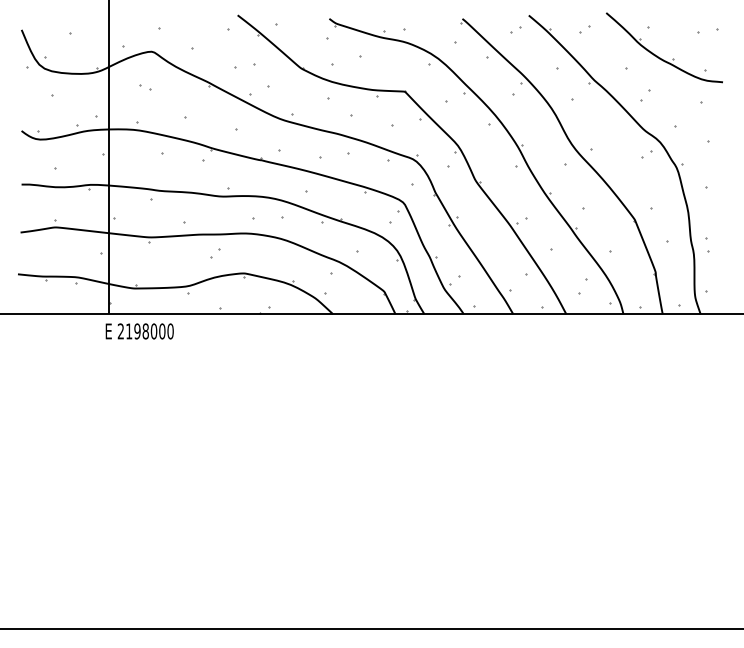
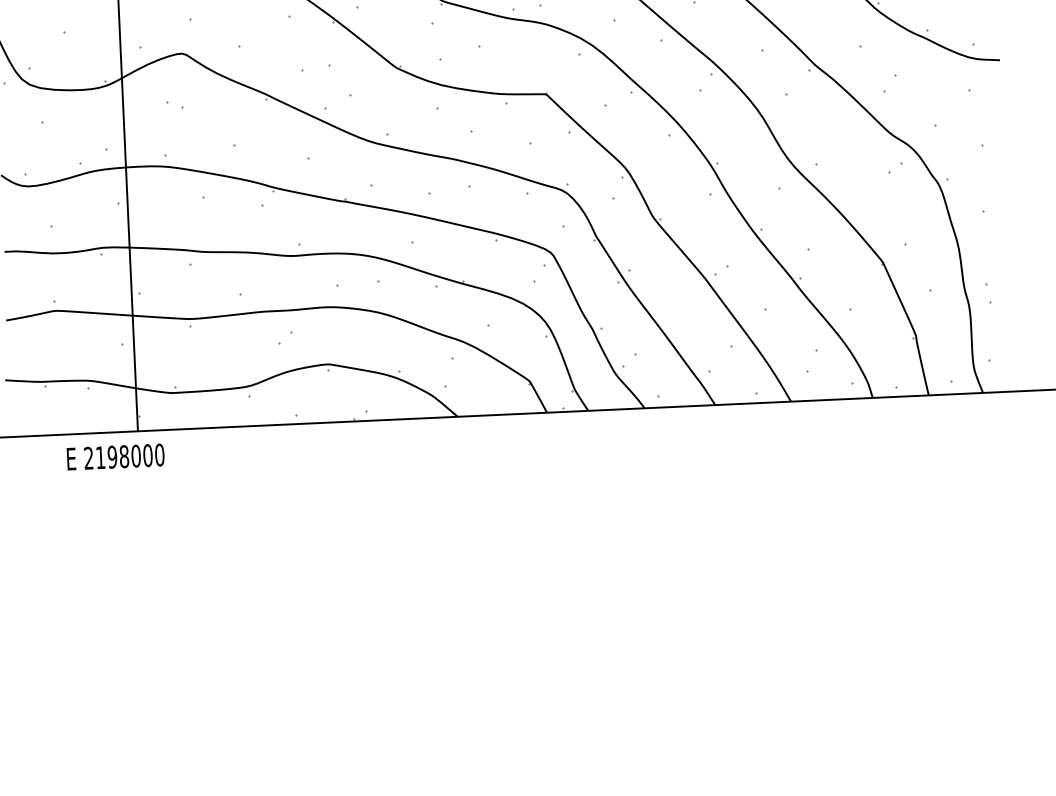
text: (139, 331) -> (115, 457), moved

